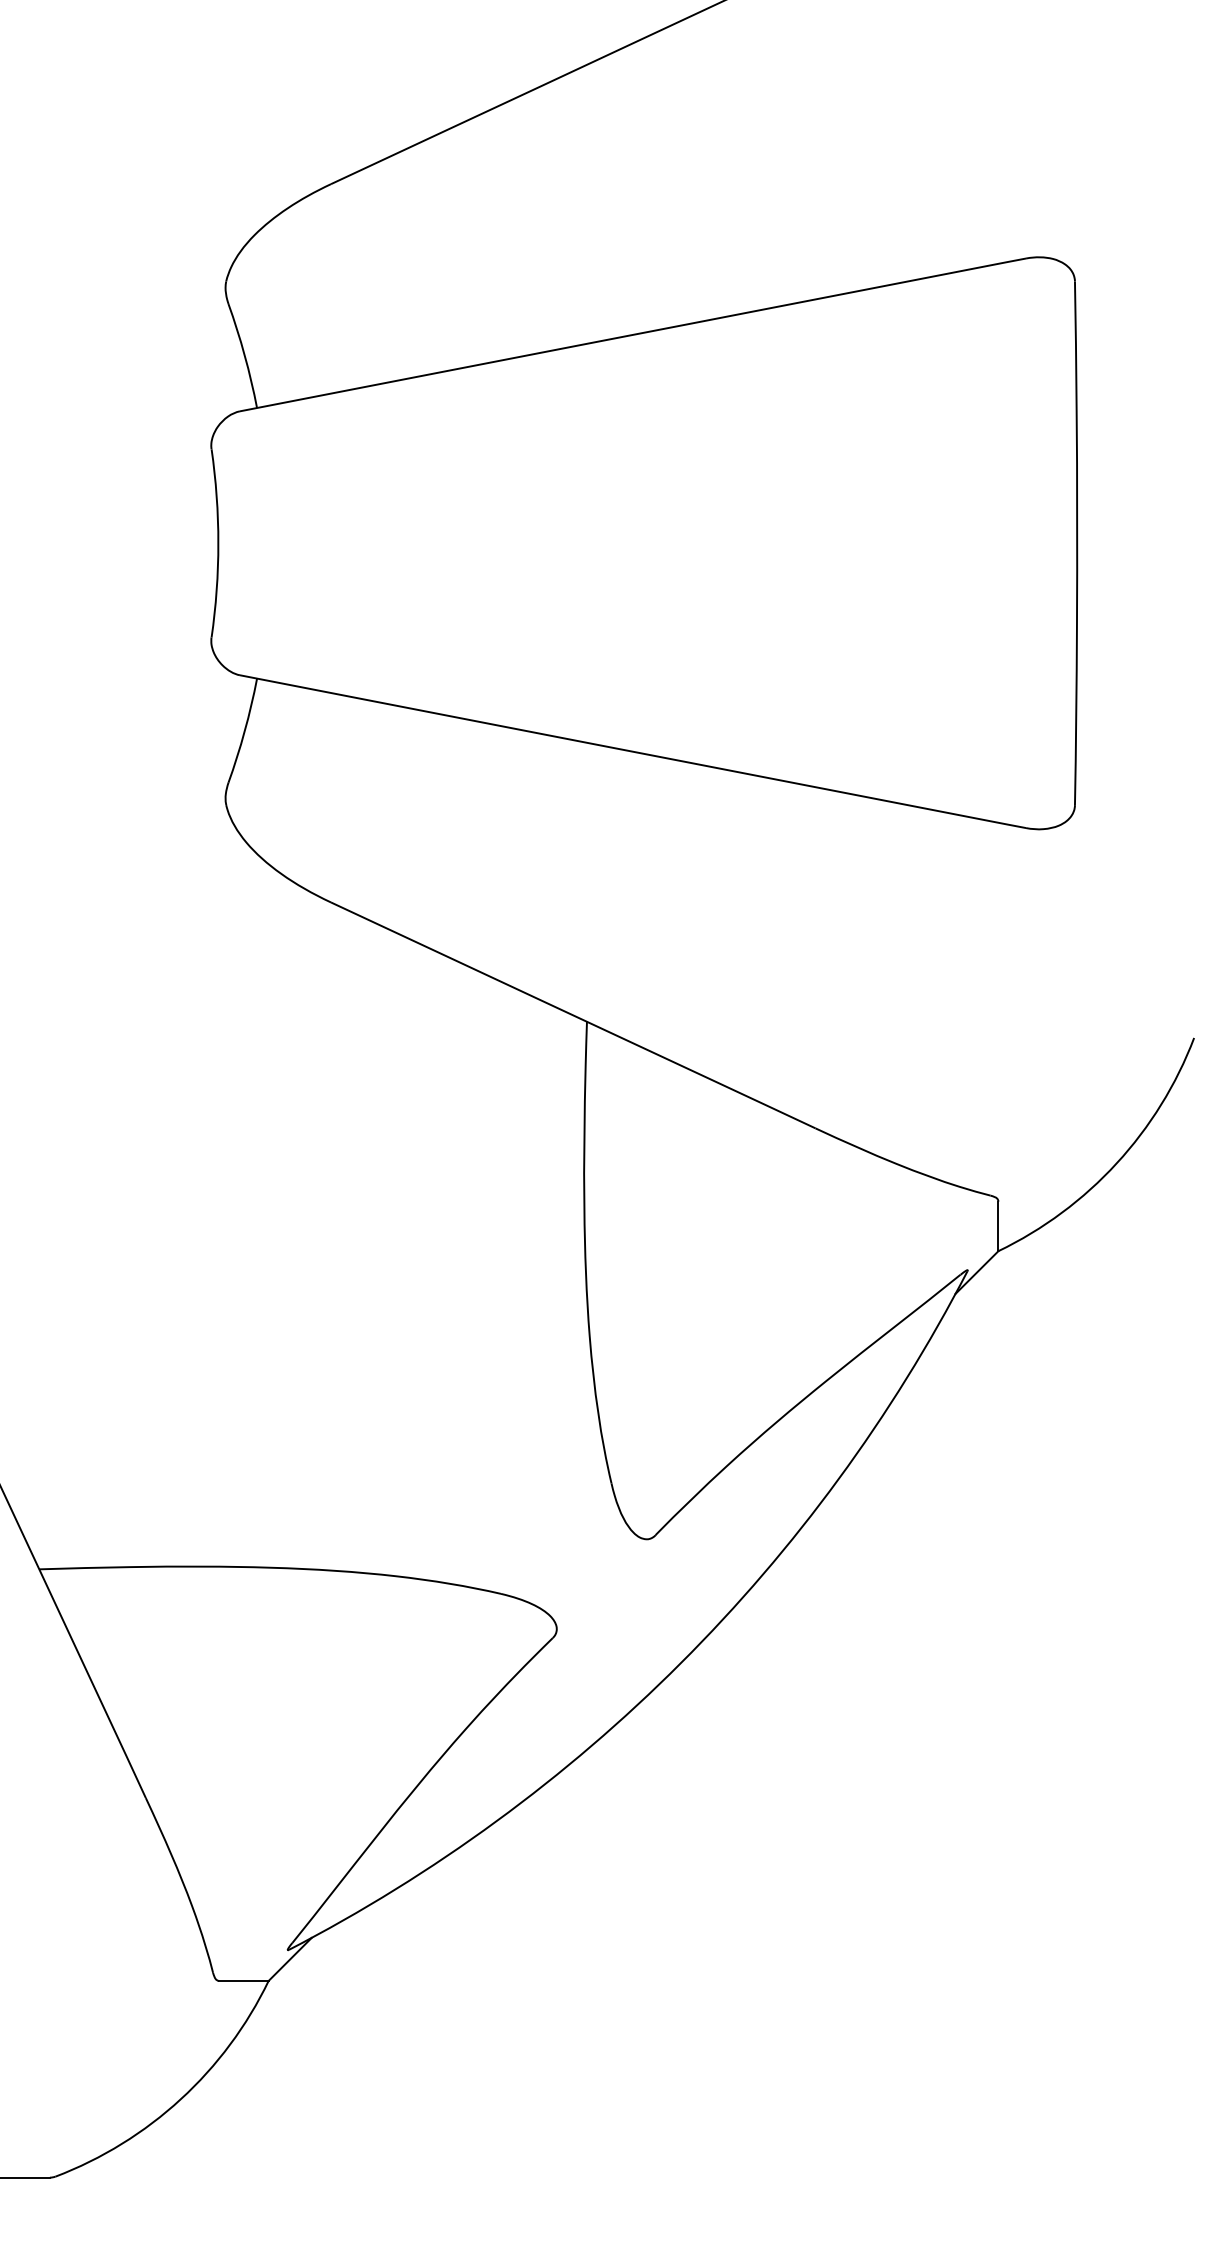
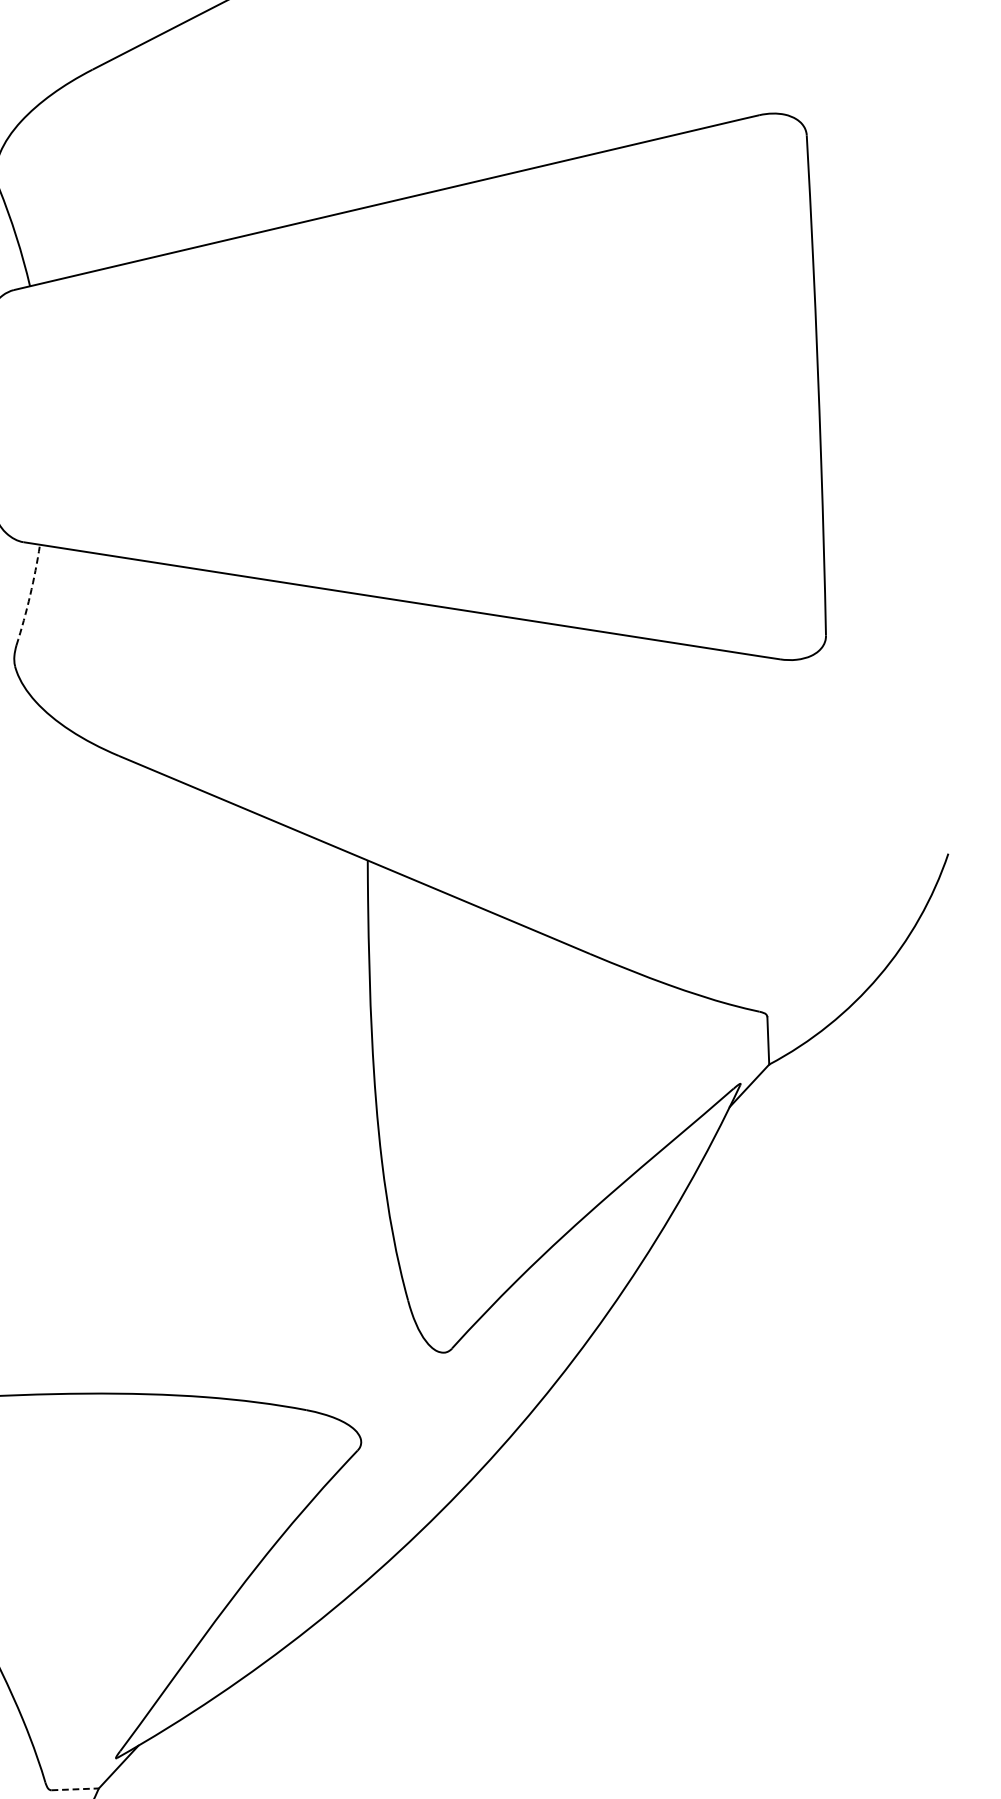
arc: (244, 731) -> (29, 595), solid -> dashed
line: (243, 1980) -> (74, 1788), solid -> dashed

